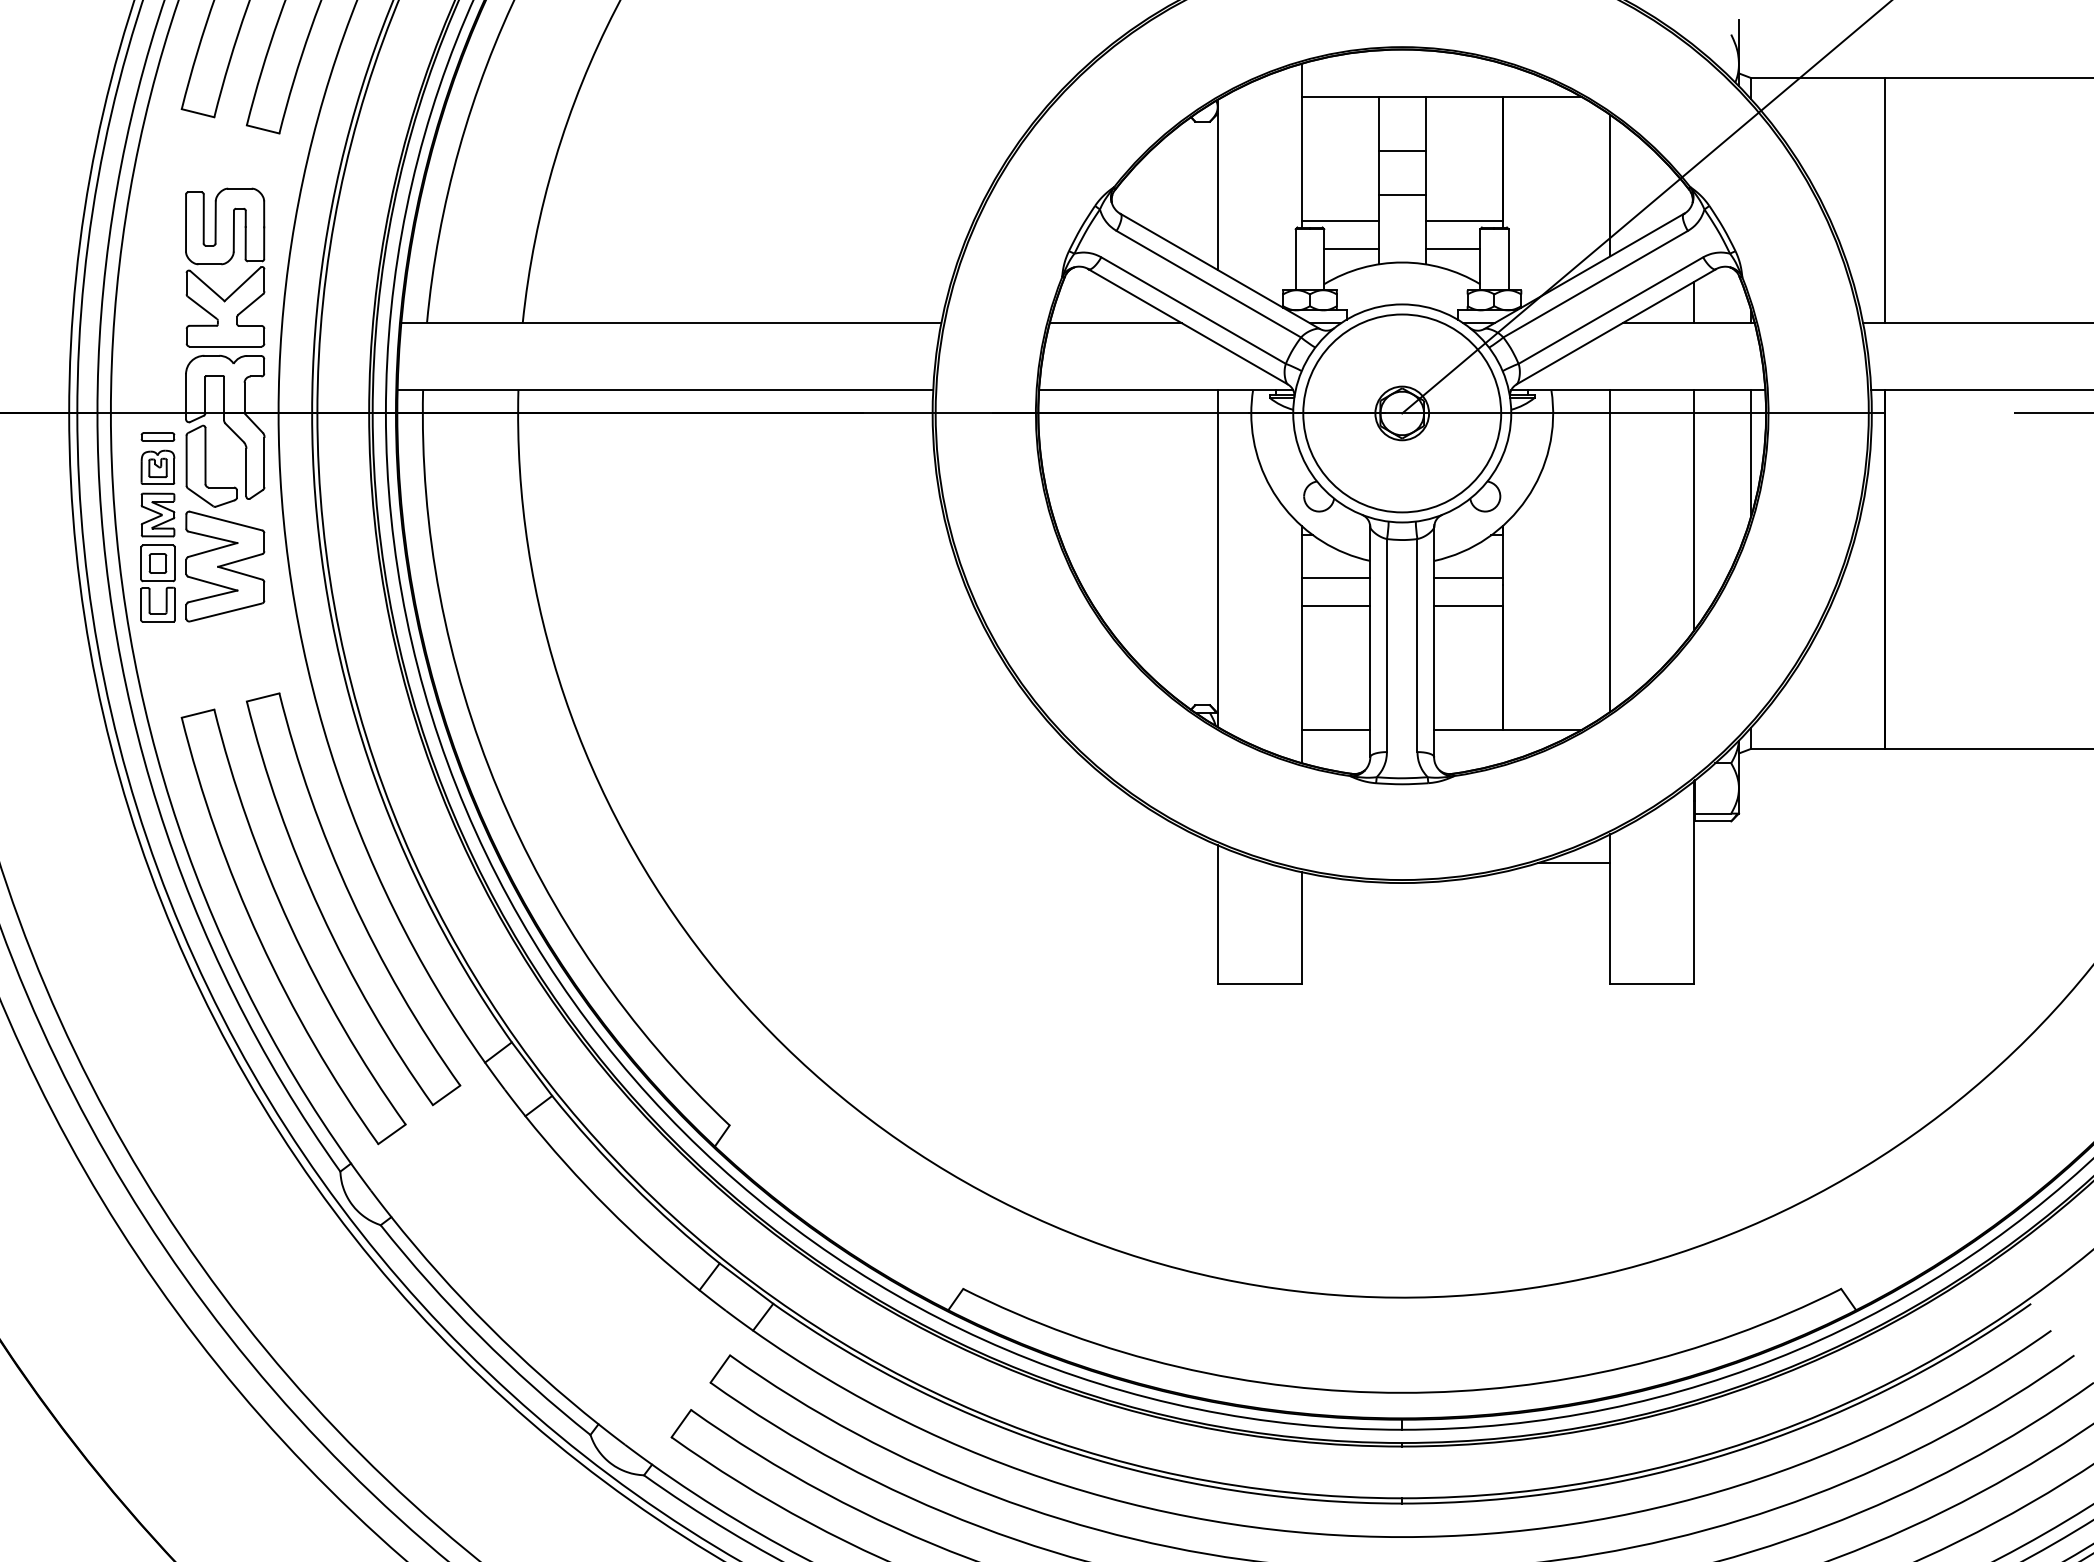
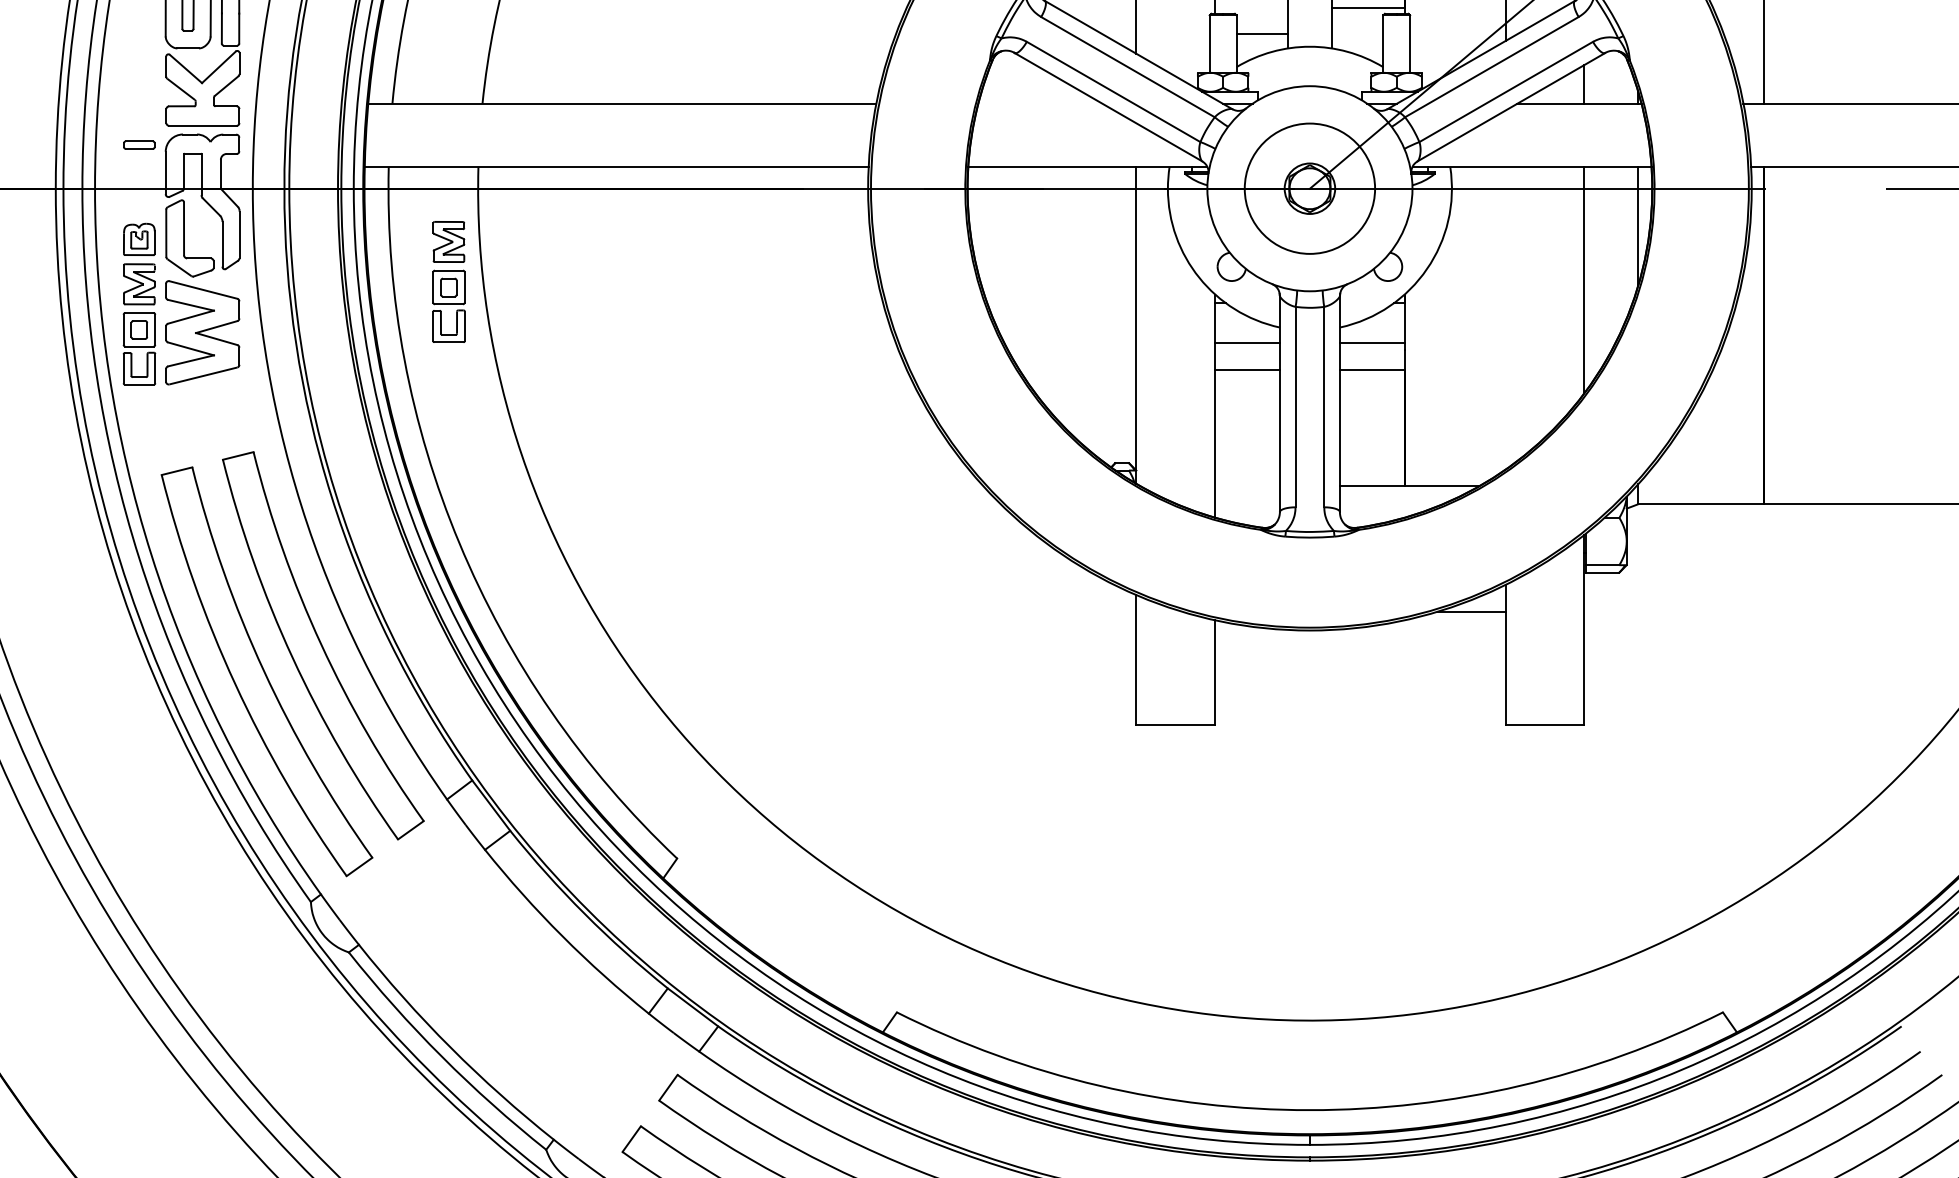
line: (1339, 221) -> (1250, 8), removed
line: (1452, 248) -> (1357, 33), removed
line: (1115, 323) -> (1040, 104), removed
circle: (1402, 413) -> (1310, 188), size x0.7
part: (157, 436) -> (138, 144), moved
part: (486, 512) -> (448, 281), added
line: (1610, 551) -> (1505, 318), removed
line: (1335, 729) -> (1247, 486), removed

